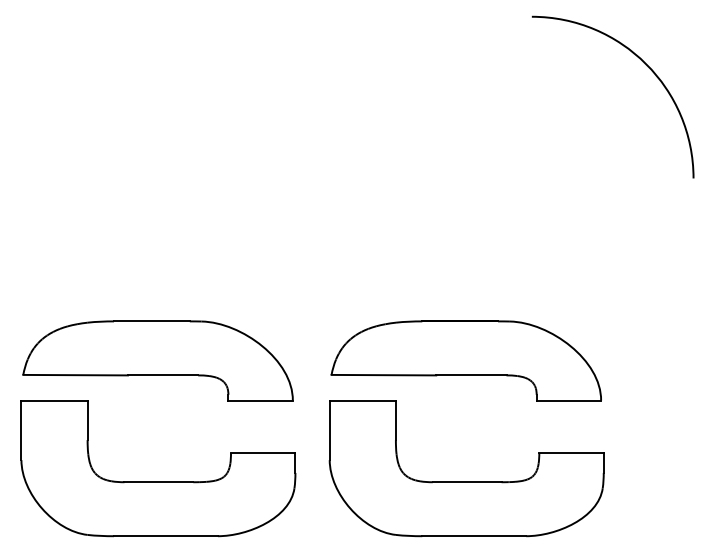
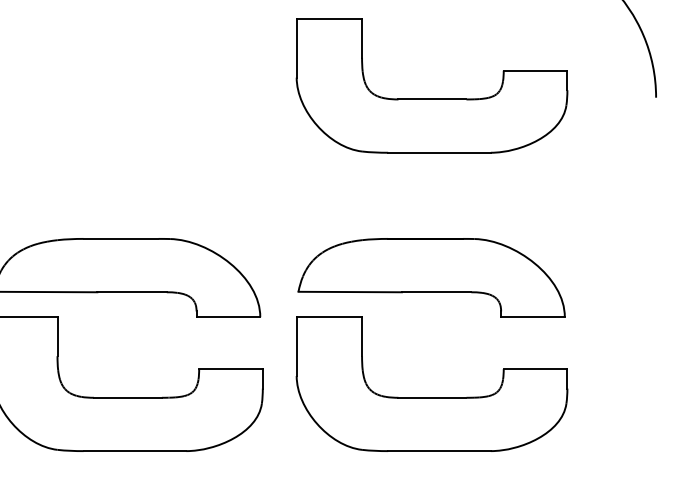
part: (466, 179) -> (431, 98), added

